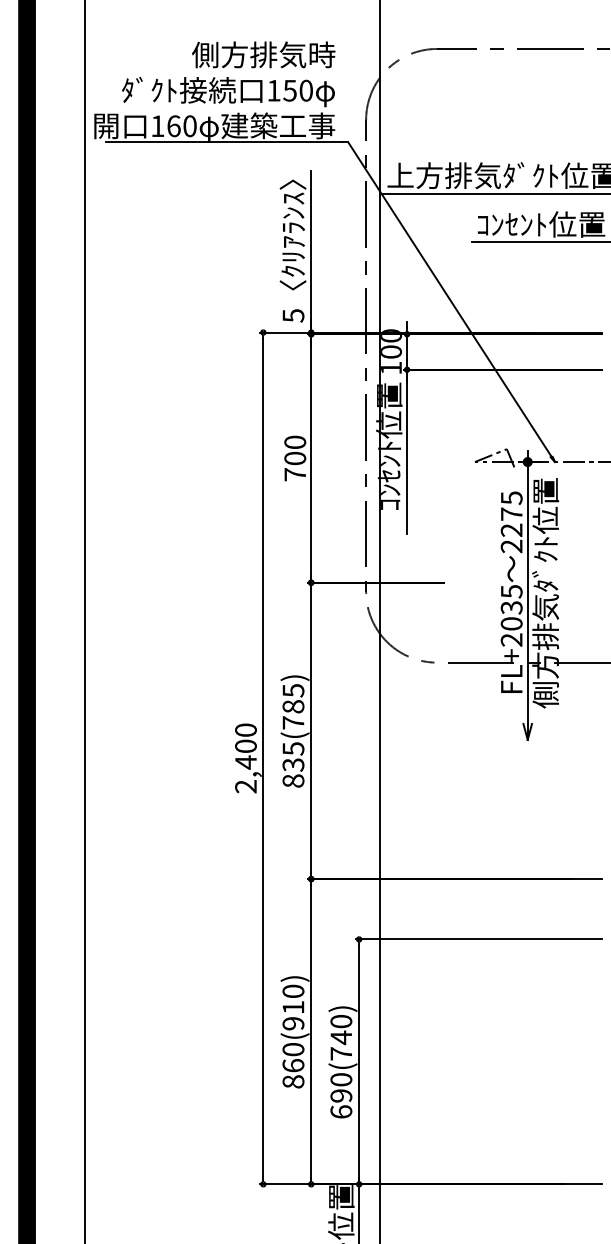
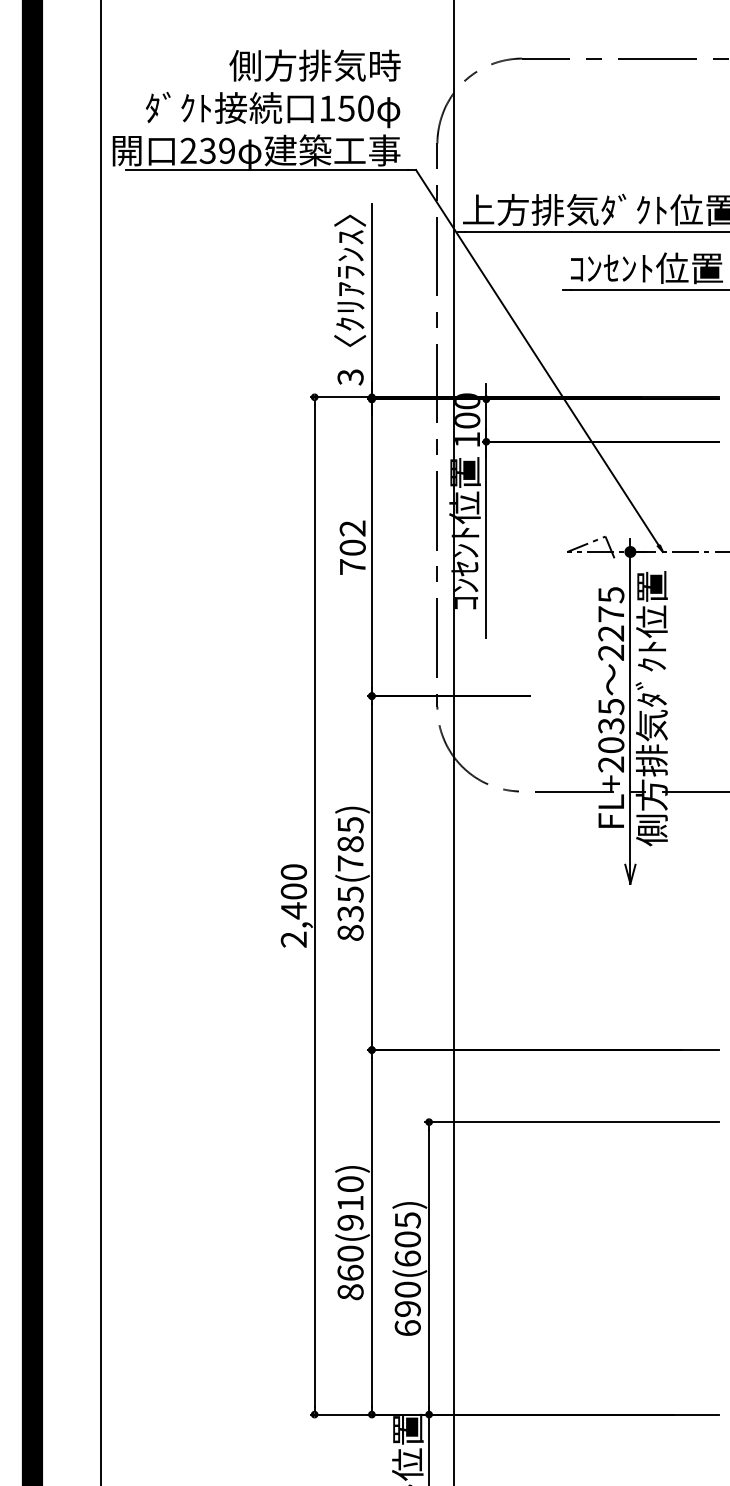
text: (173, 125) -> (207, 150), 160 -> 239
text: (293, 315) -> (350, 376), 5 -> 3
text: (295, 442) -> (352, 528), 700 -> 702
text: (341, 1037) -> (407, 1239), 690(740) -> 690(605)

